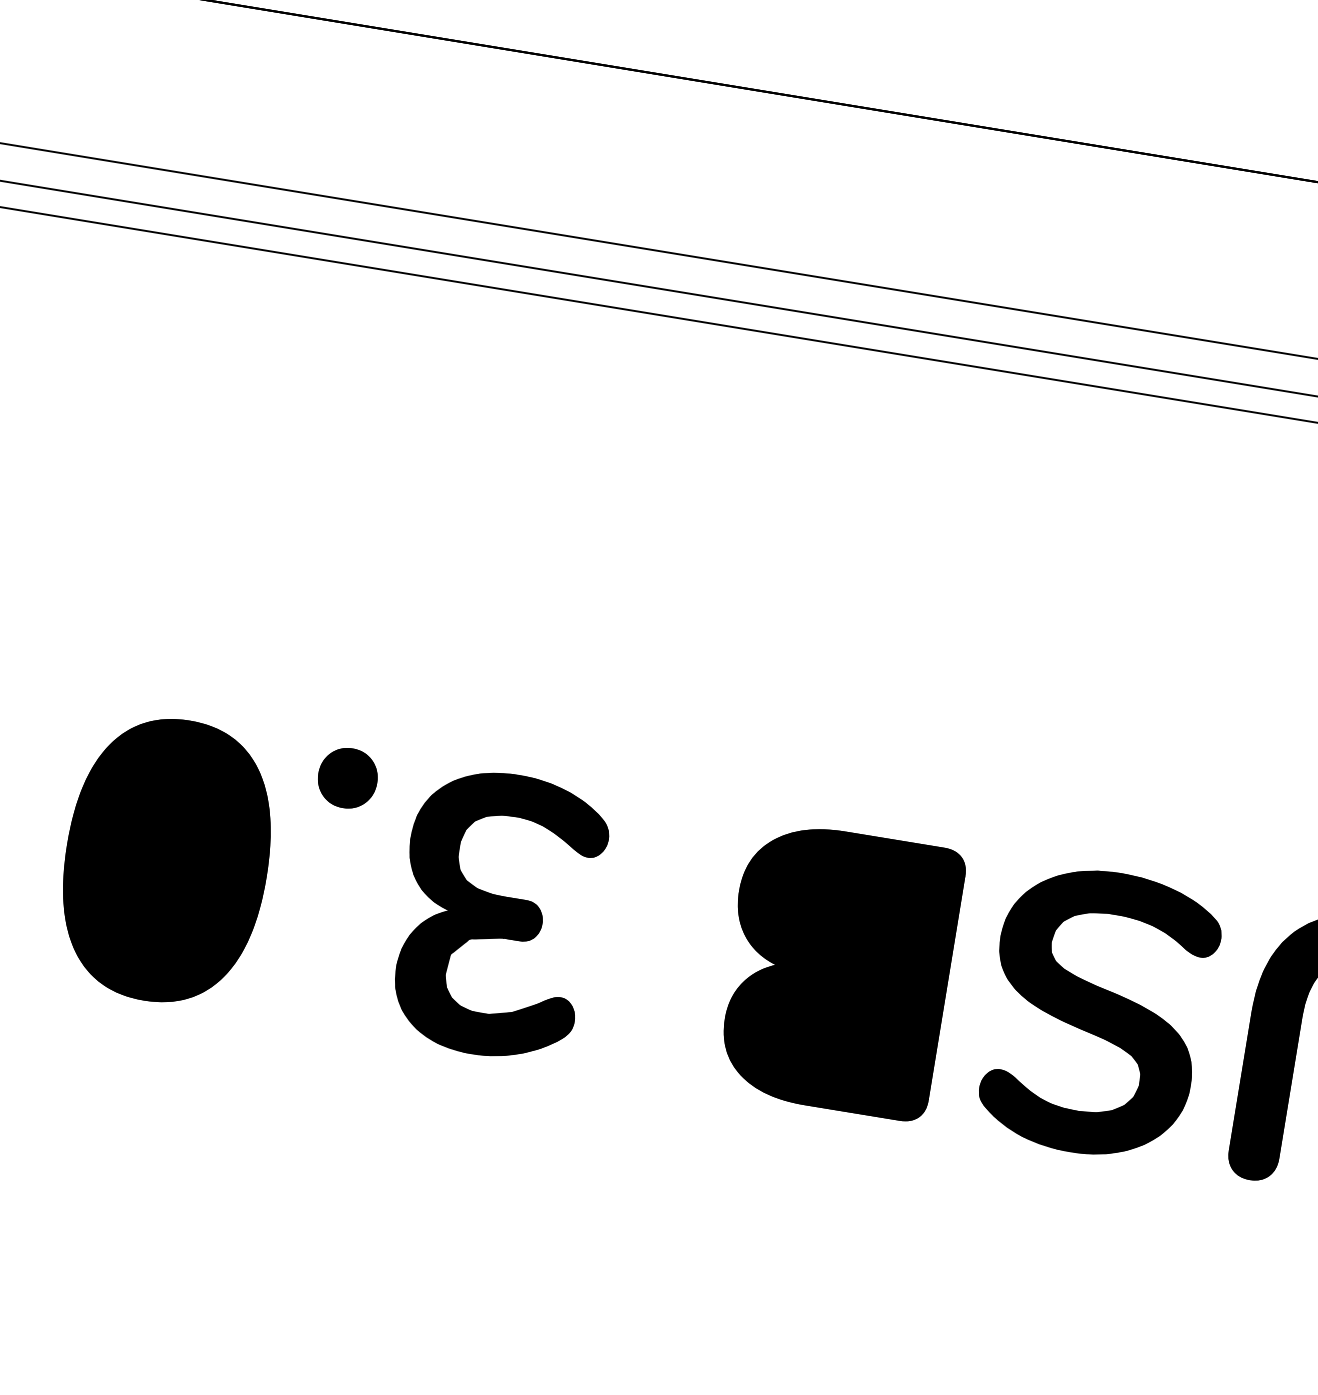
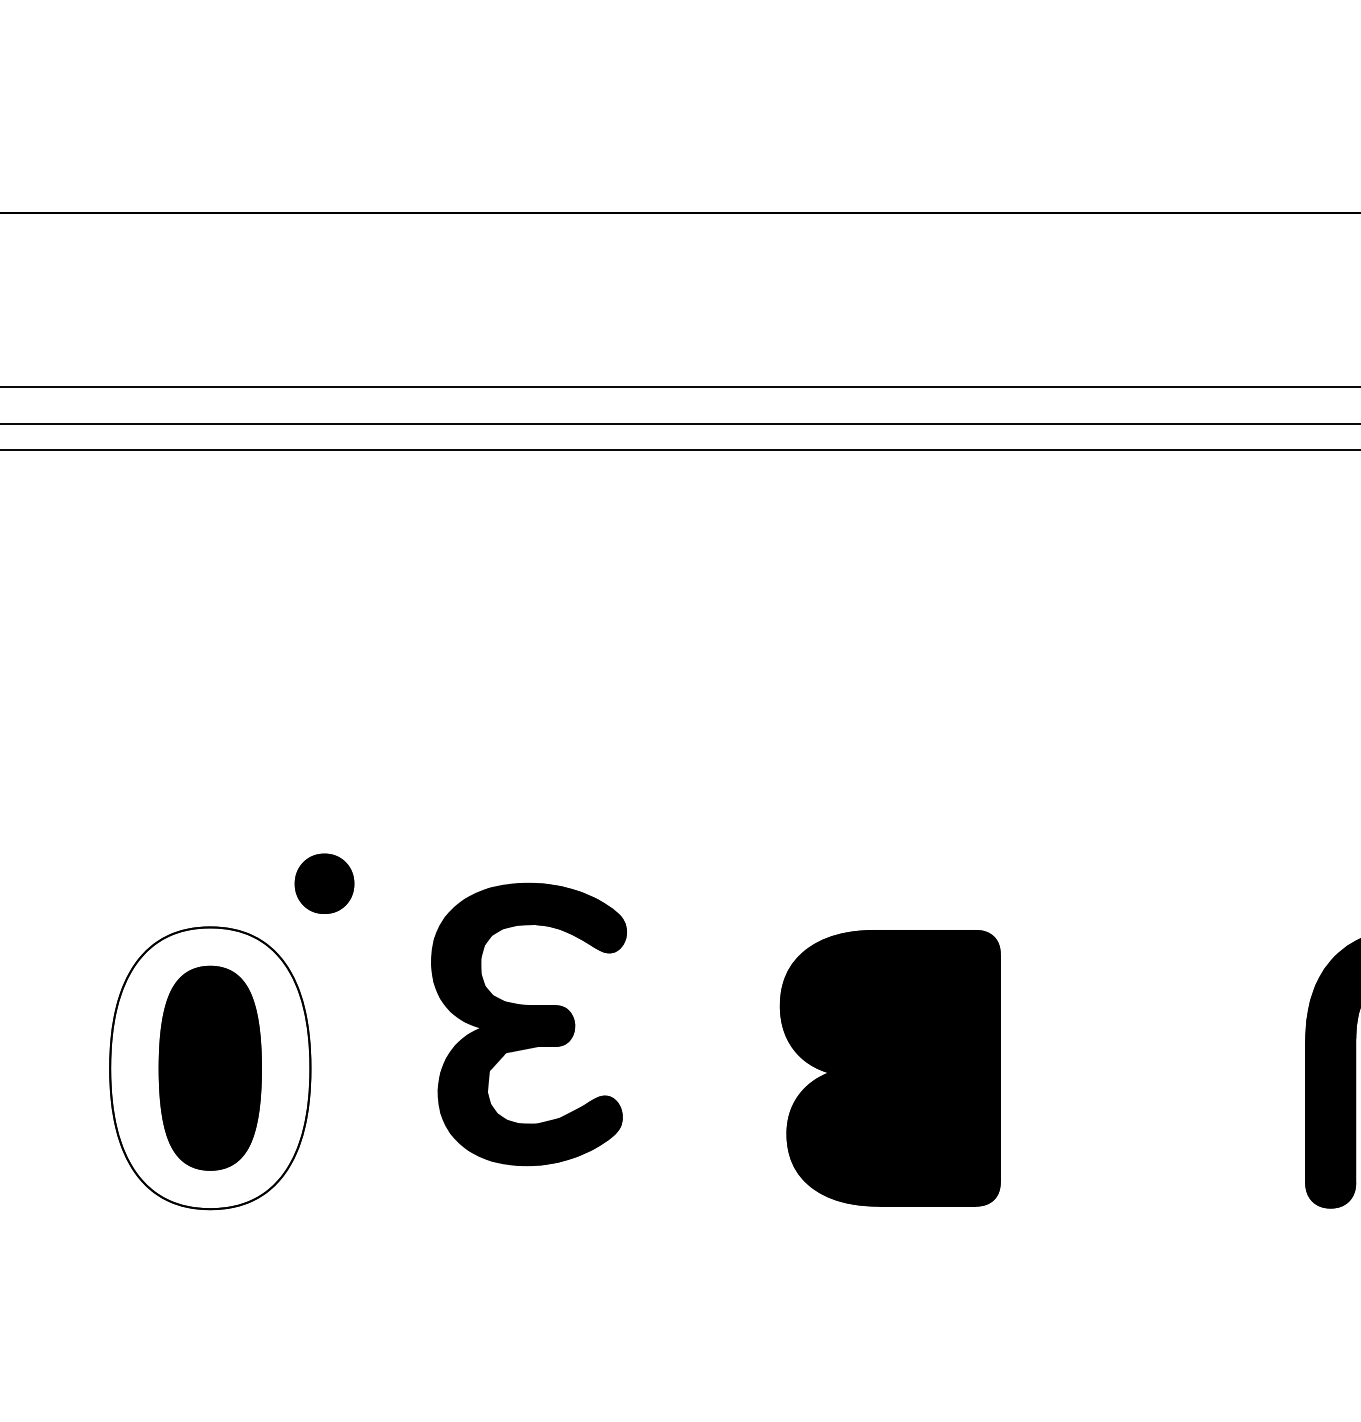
part: (347, 777) -> (324, 883), moved
fill: (167, 860) -> (210, 1068), removed
part: (496, 914) -> (528, 1024), moved
part: (1098, 1013) -> (1154, 1068), removed

